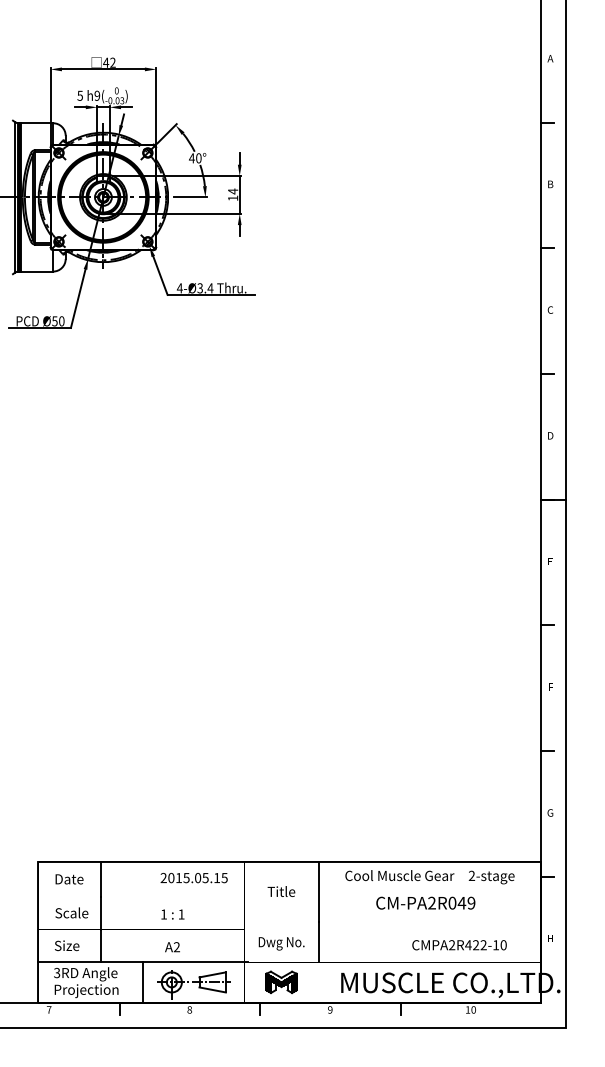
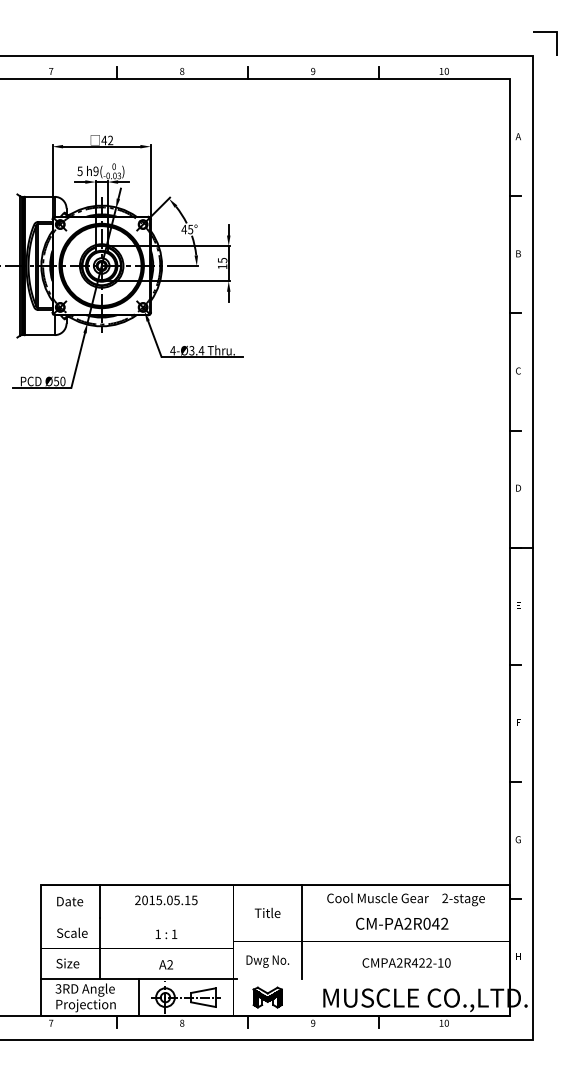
text: (198, 158) -> (190, 229), 40° -> 45°
text: (233, 191) -> (222, 260), 14 -> 15
text: (194, 878) -> (166, 900), moved
text: (471, 902) -> (444, 923), CM-PA2R049 -> CM-PA2R042
text: (459, 944) -> (406, 962), moved

